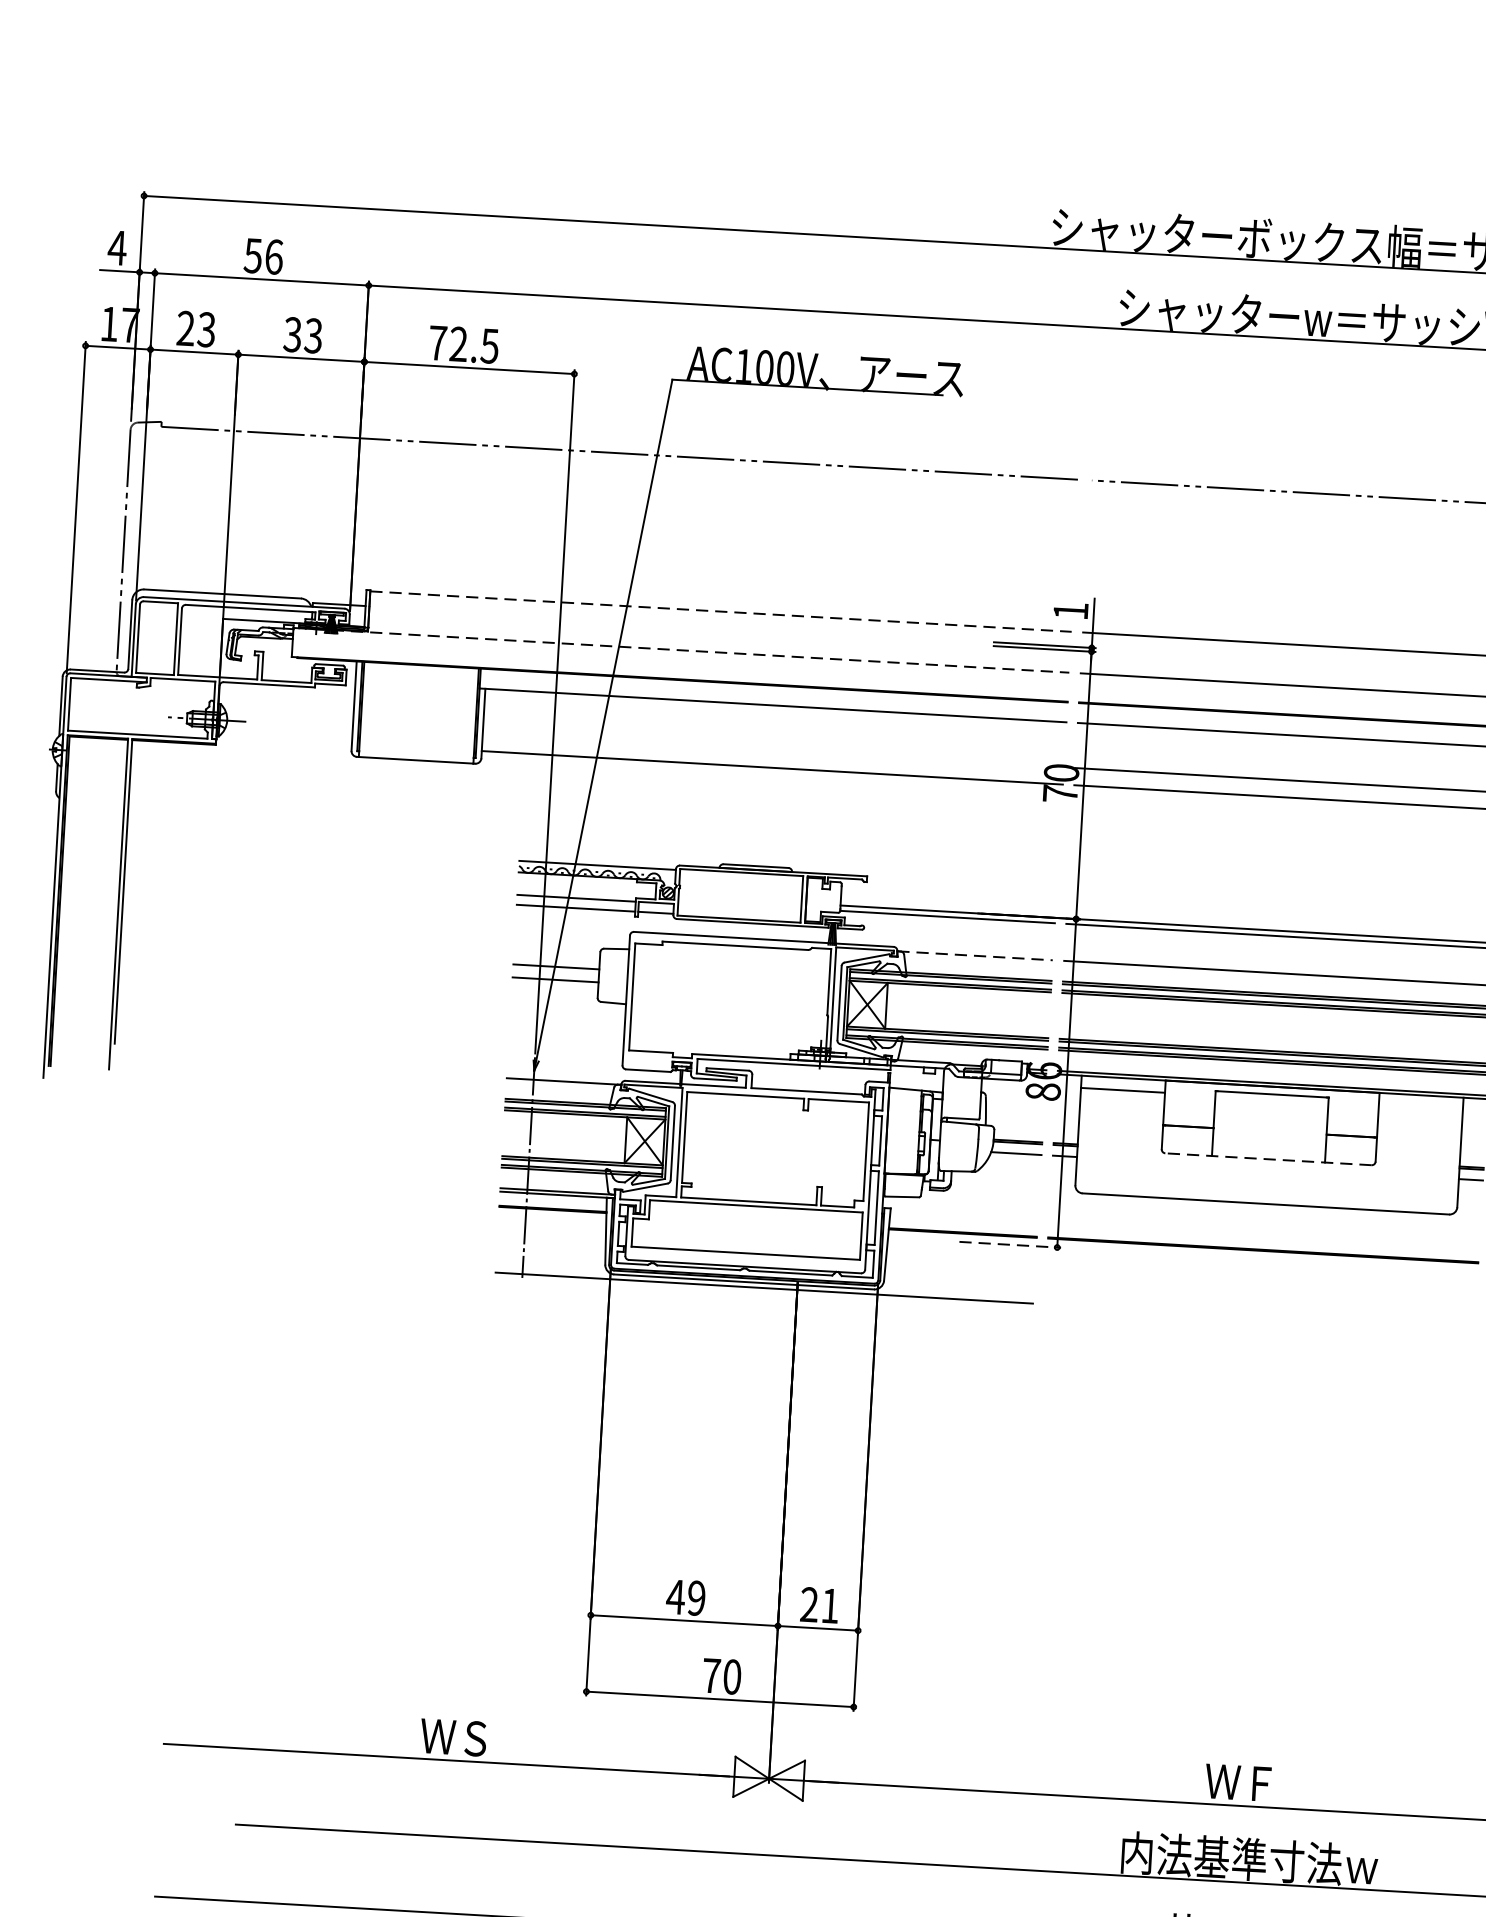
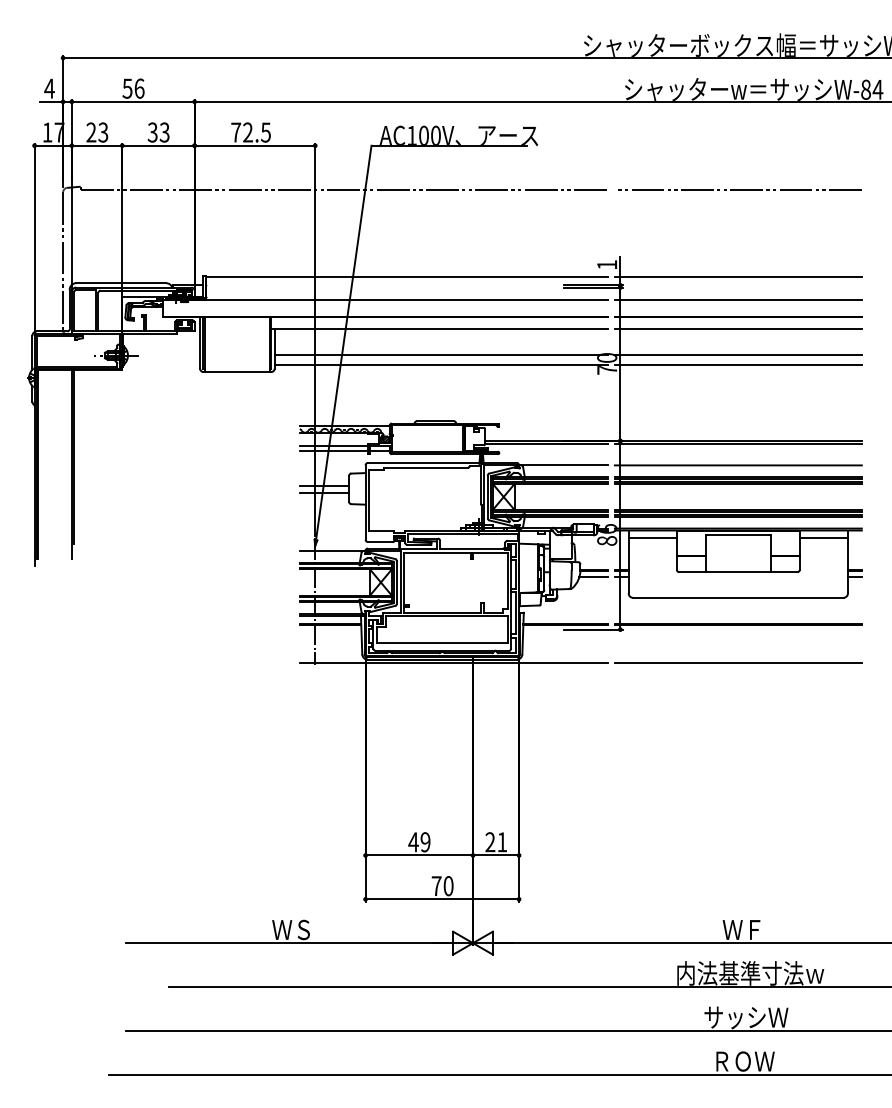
line: (721, 611) -> (407, 276), dashed -> solid
line: (681, 650) -> (385, 300), dashed -> solid
line: (773, 750) -> (441, 354), added
line: (974, 955) -> (563, 465), dashed -> solid
line: (1420, 1107) -> (823, 537), added
line: (1267, 1159) -> (737, 572), dashed -> solid
line: (1010, 1244) -> (593, 629), dashed -> solid
line: (1257, 1316) -> (737, 662), added

